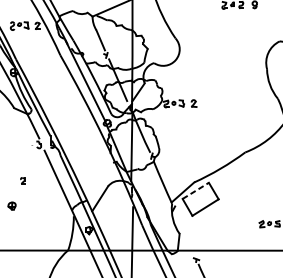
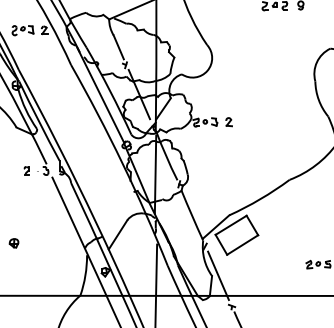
part: (22, 180) -> (26, 170), moved
line: (196, 191) -> (231, 225), dashed -> solid
line: (185, 233) -> (218, 275), added

